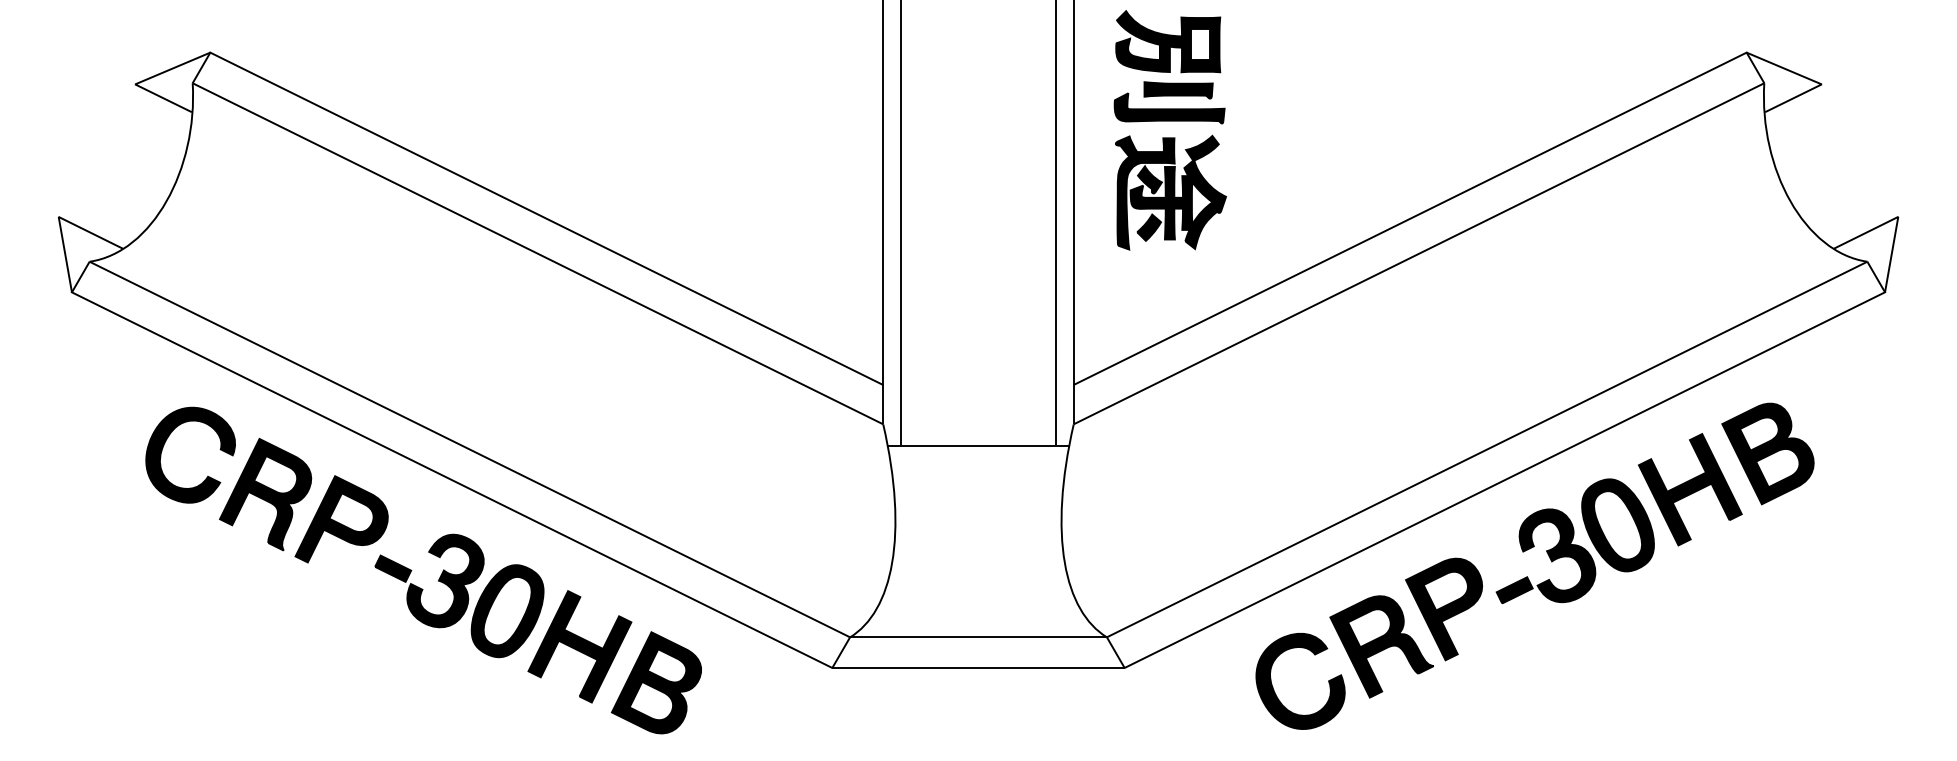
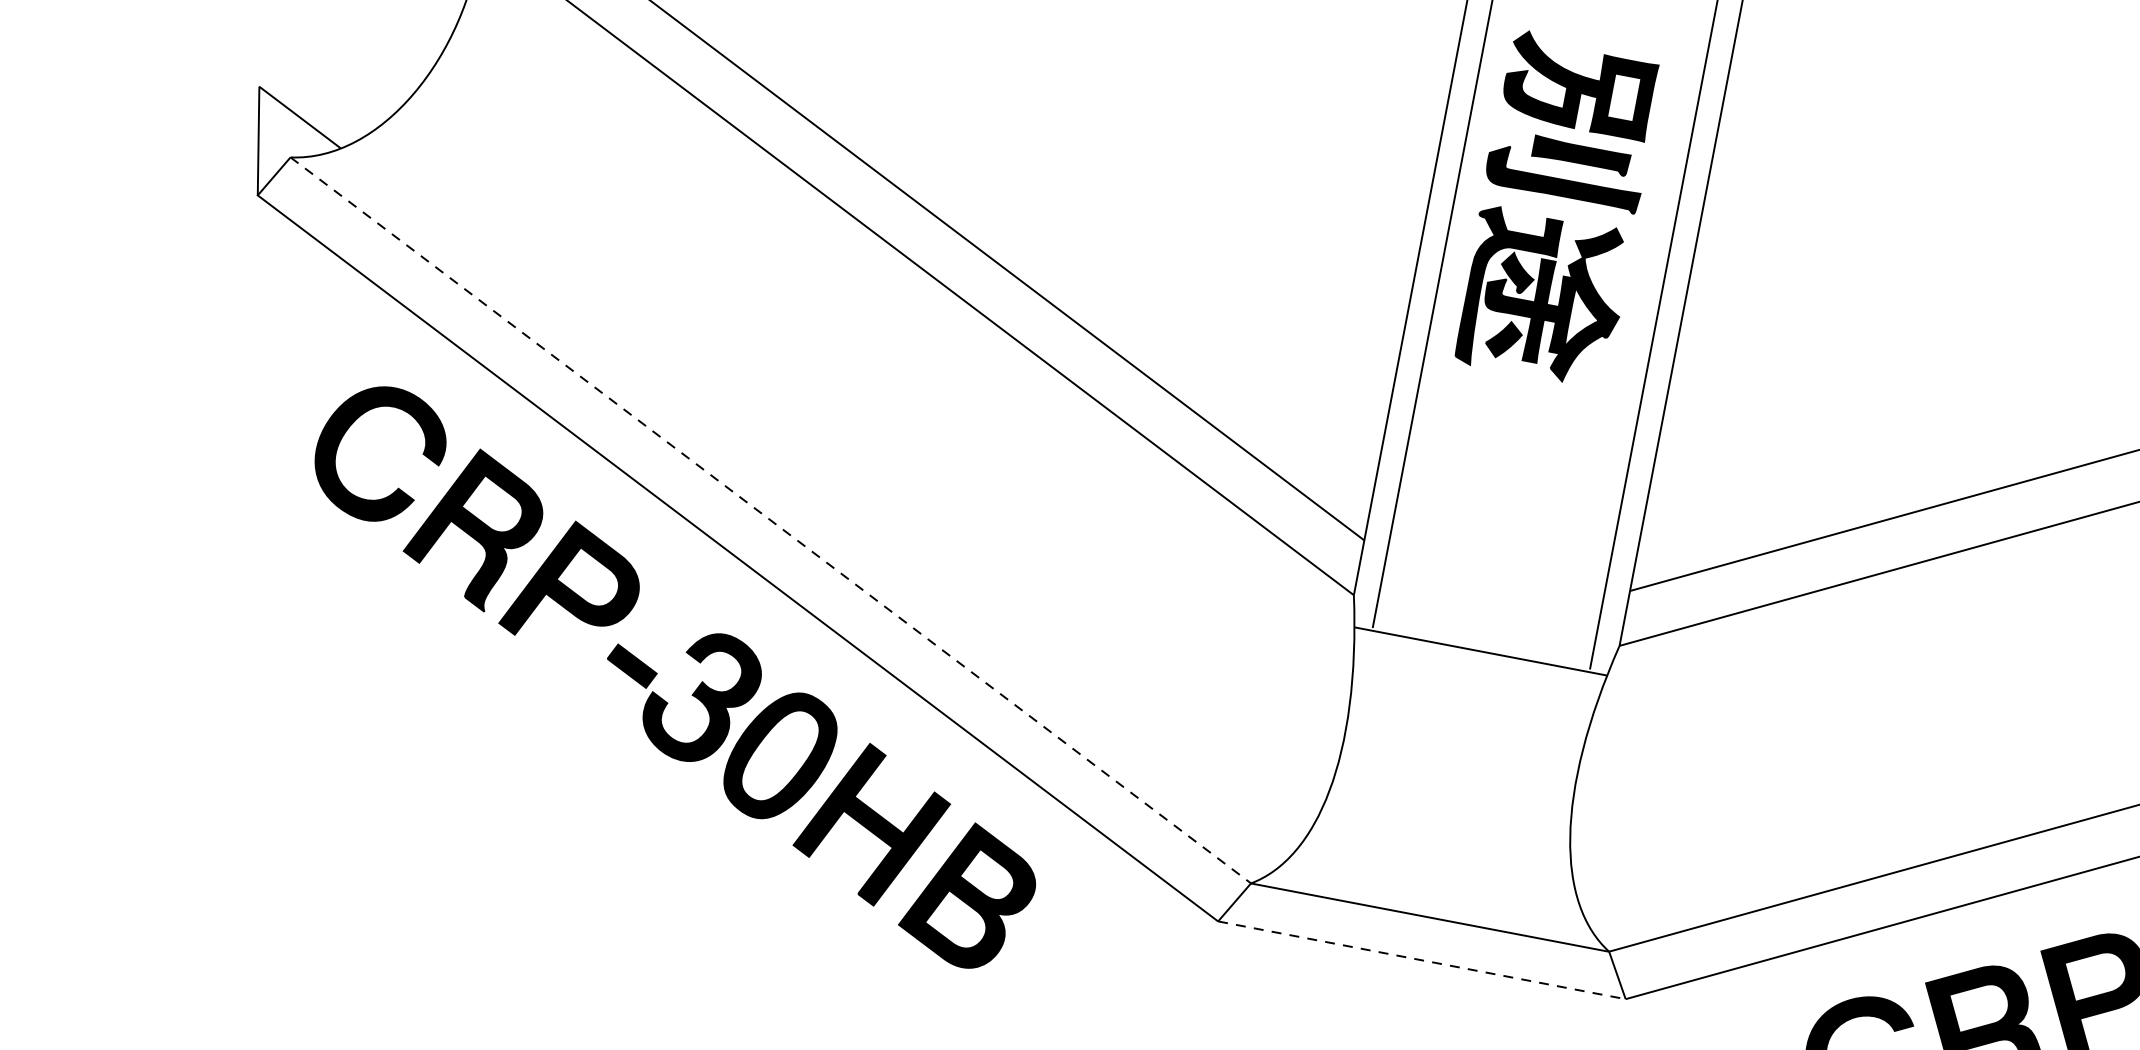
part: (1169, 137) -> (1556, 219), moved
line: (470, 449) -> (771, 520), solid -> dashed
line: (979, 667) -> (1423, 959), solid -> dashed

